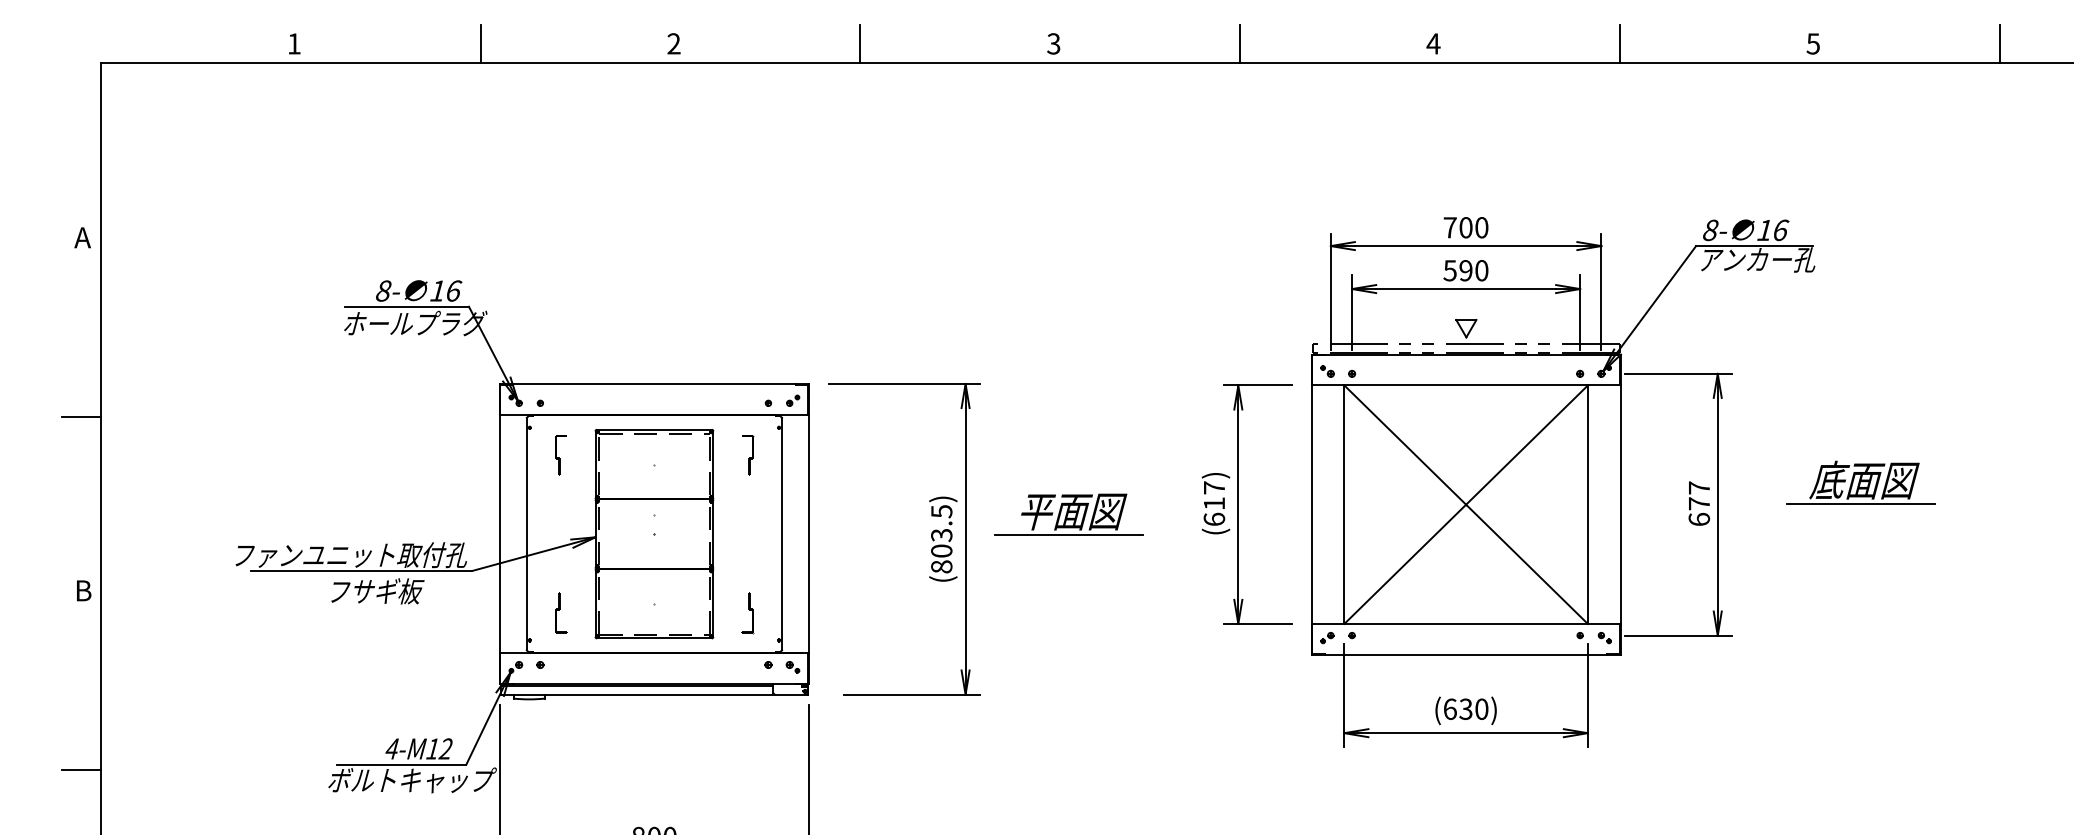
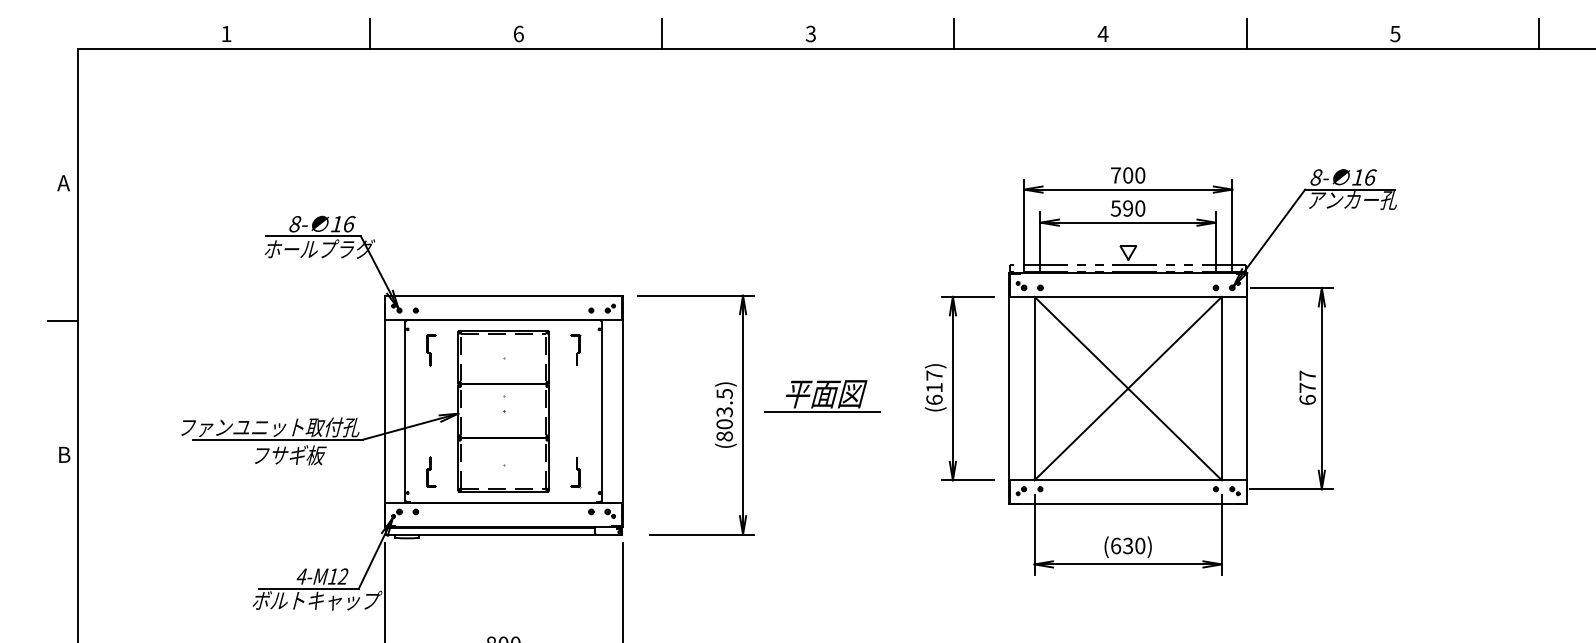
text: (673, 43) -> (518, 33), 2 -> 6
part: (1860, 482) -> (1431, 371), removed
line: (81, 769) -> (62, 592), removed

